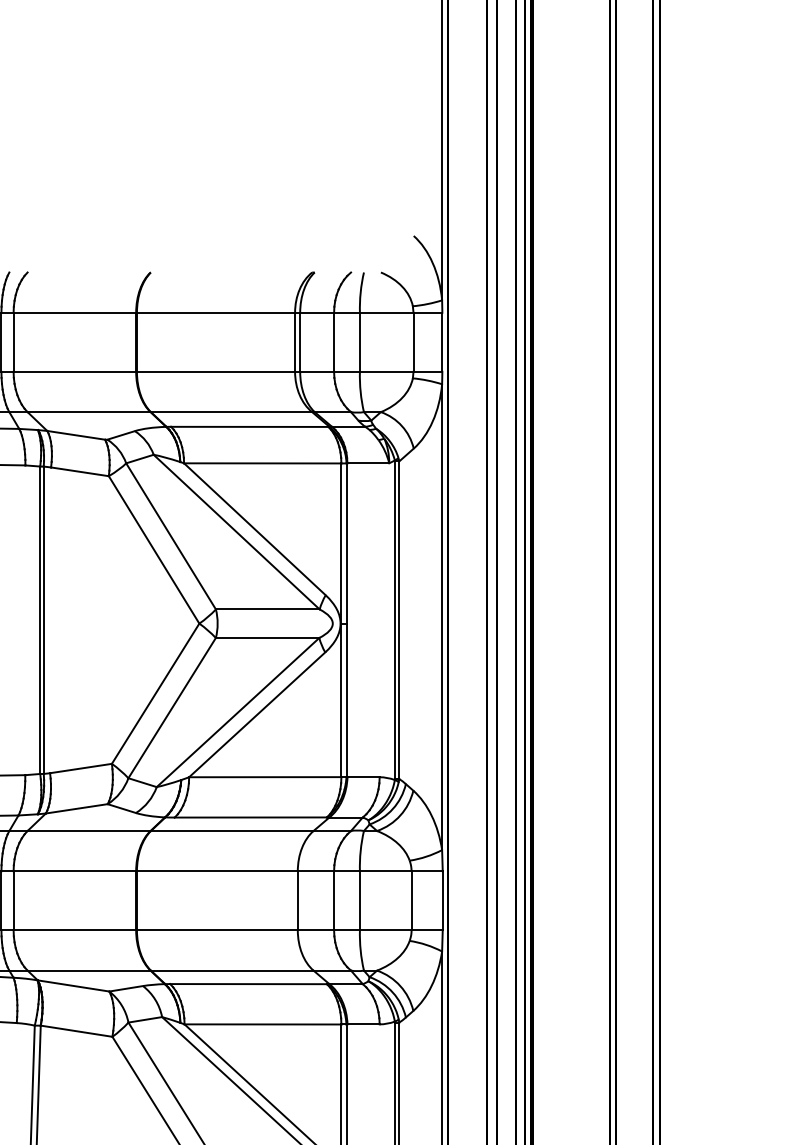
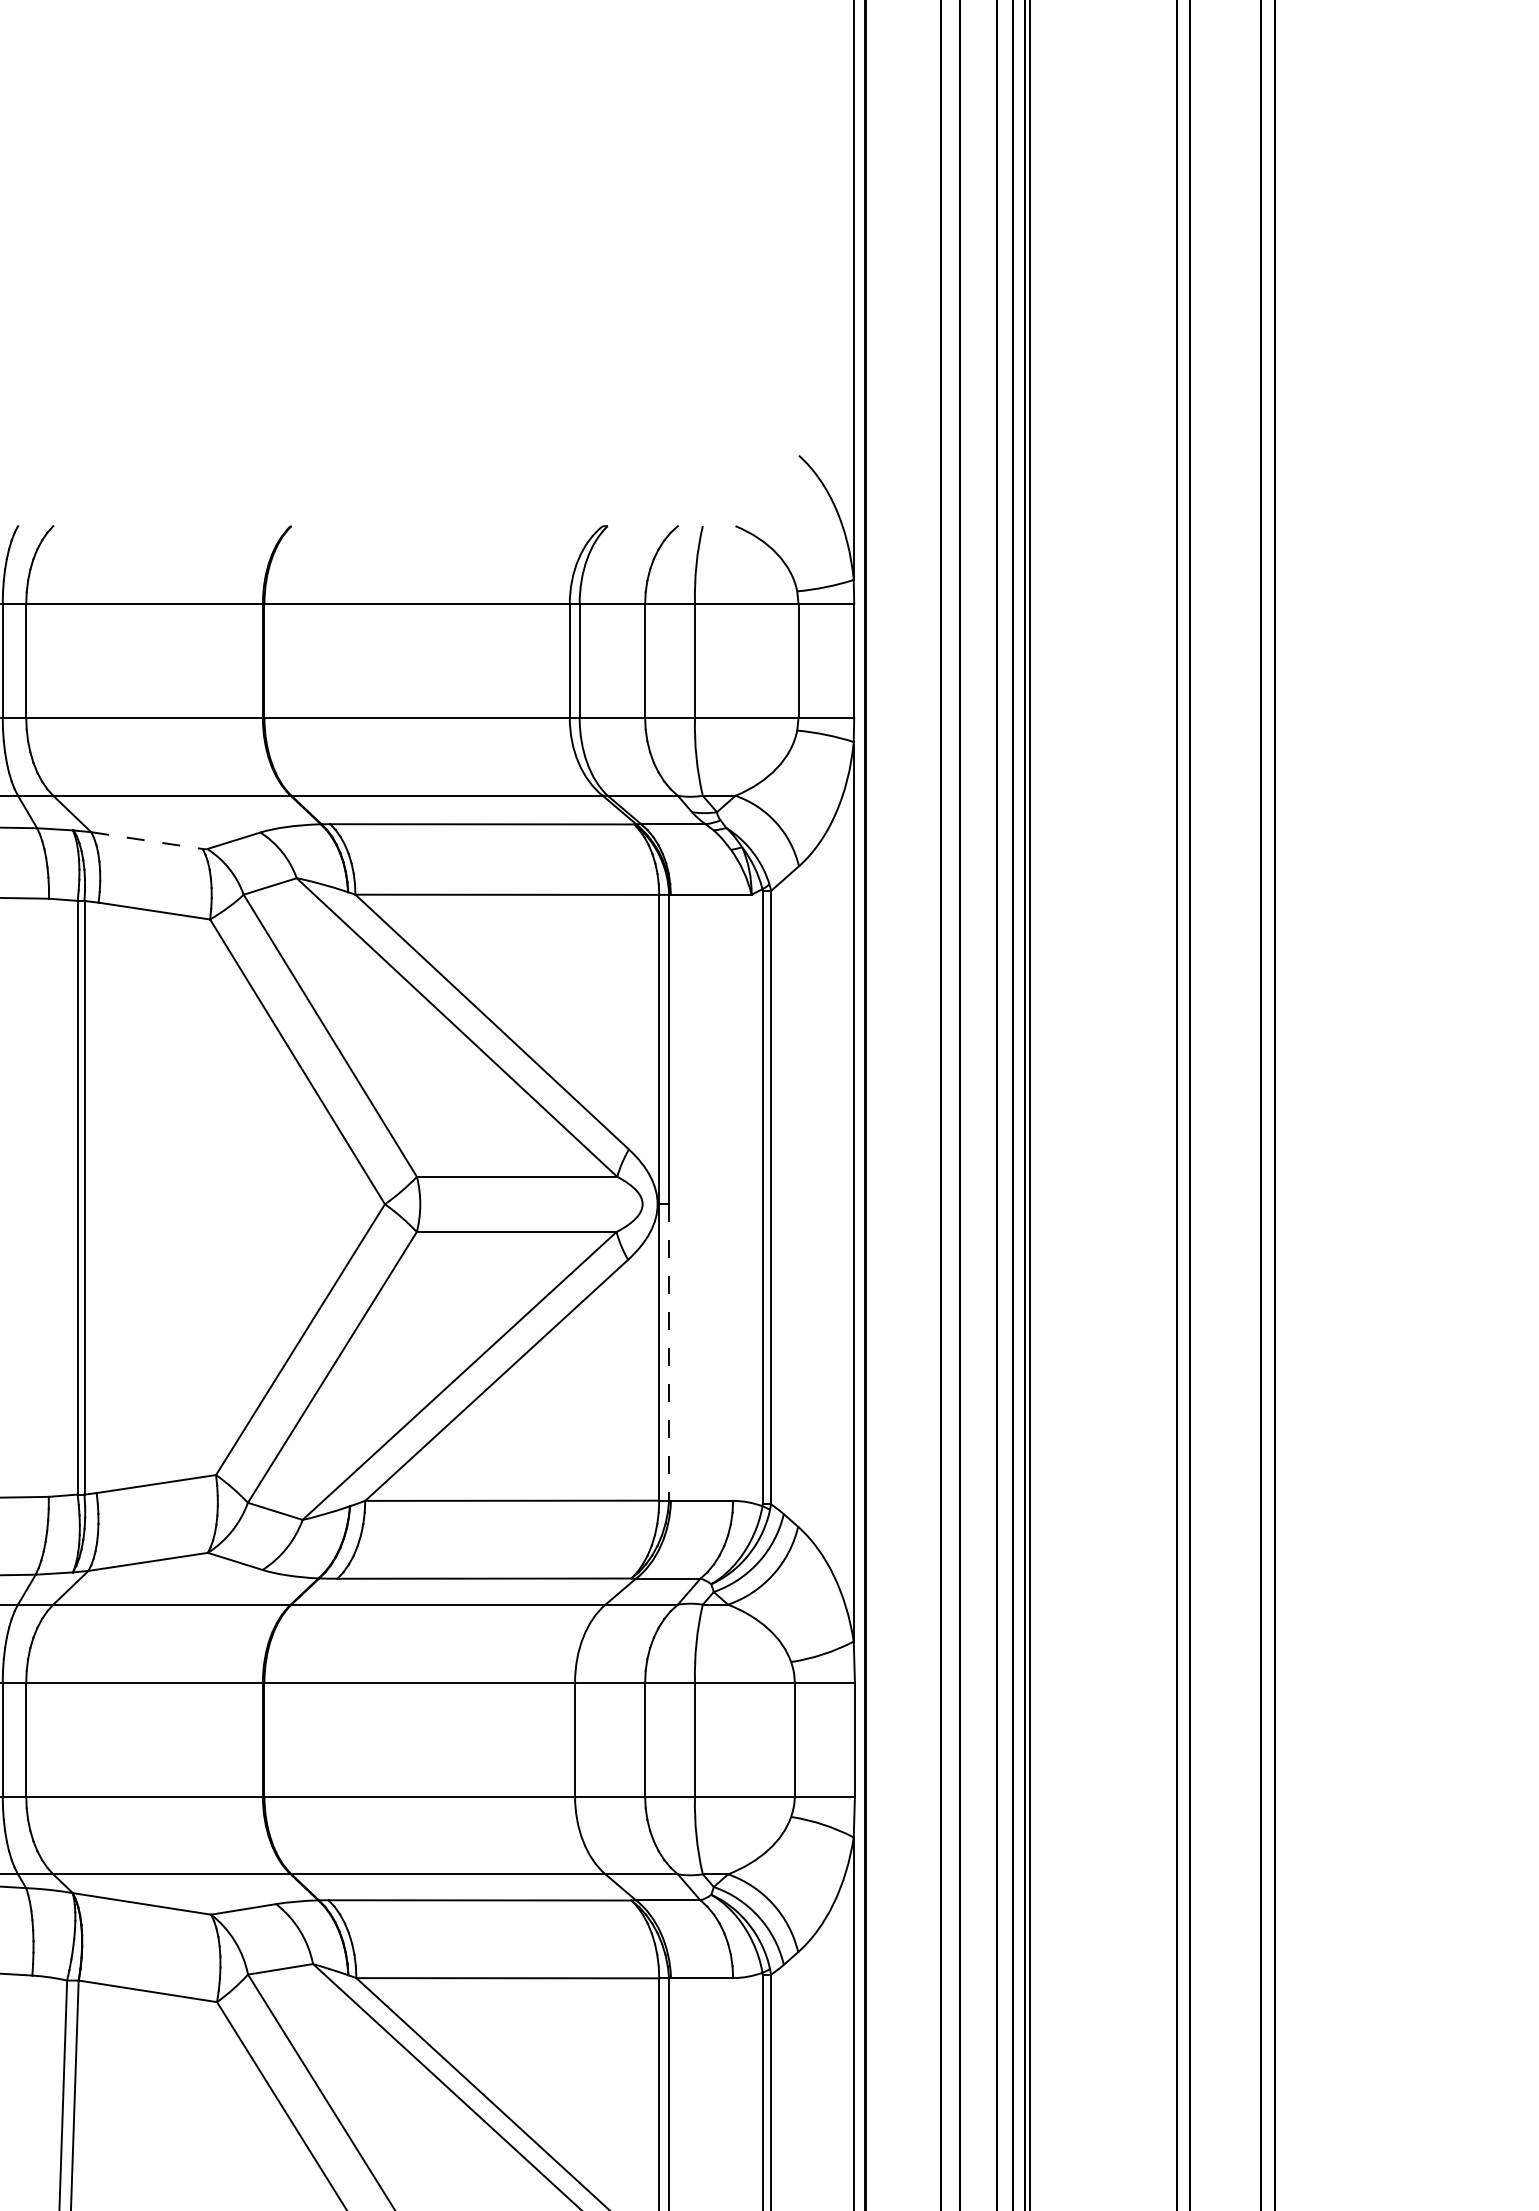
line: (76, 435) -> (147, 840), solid -> dashed
line: (346, 700) -> (669, 1352), solid -> dashed

